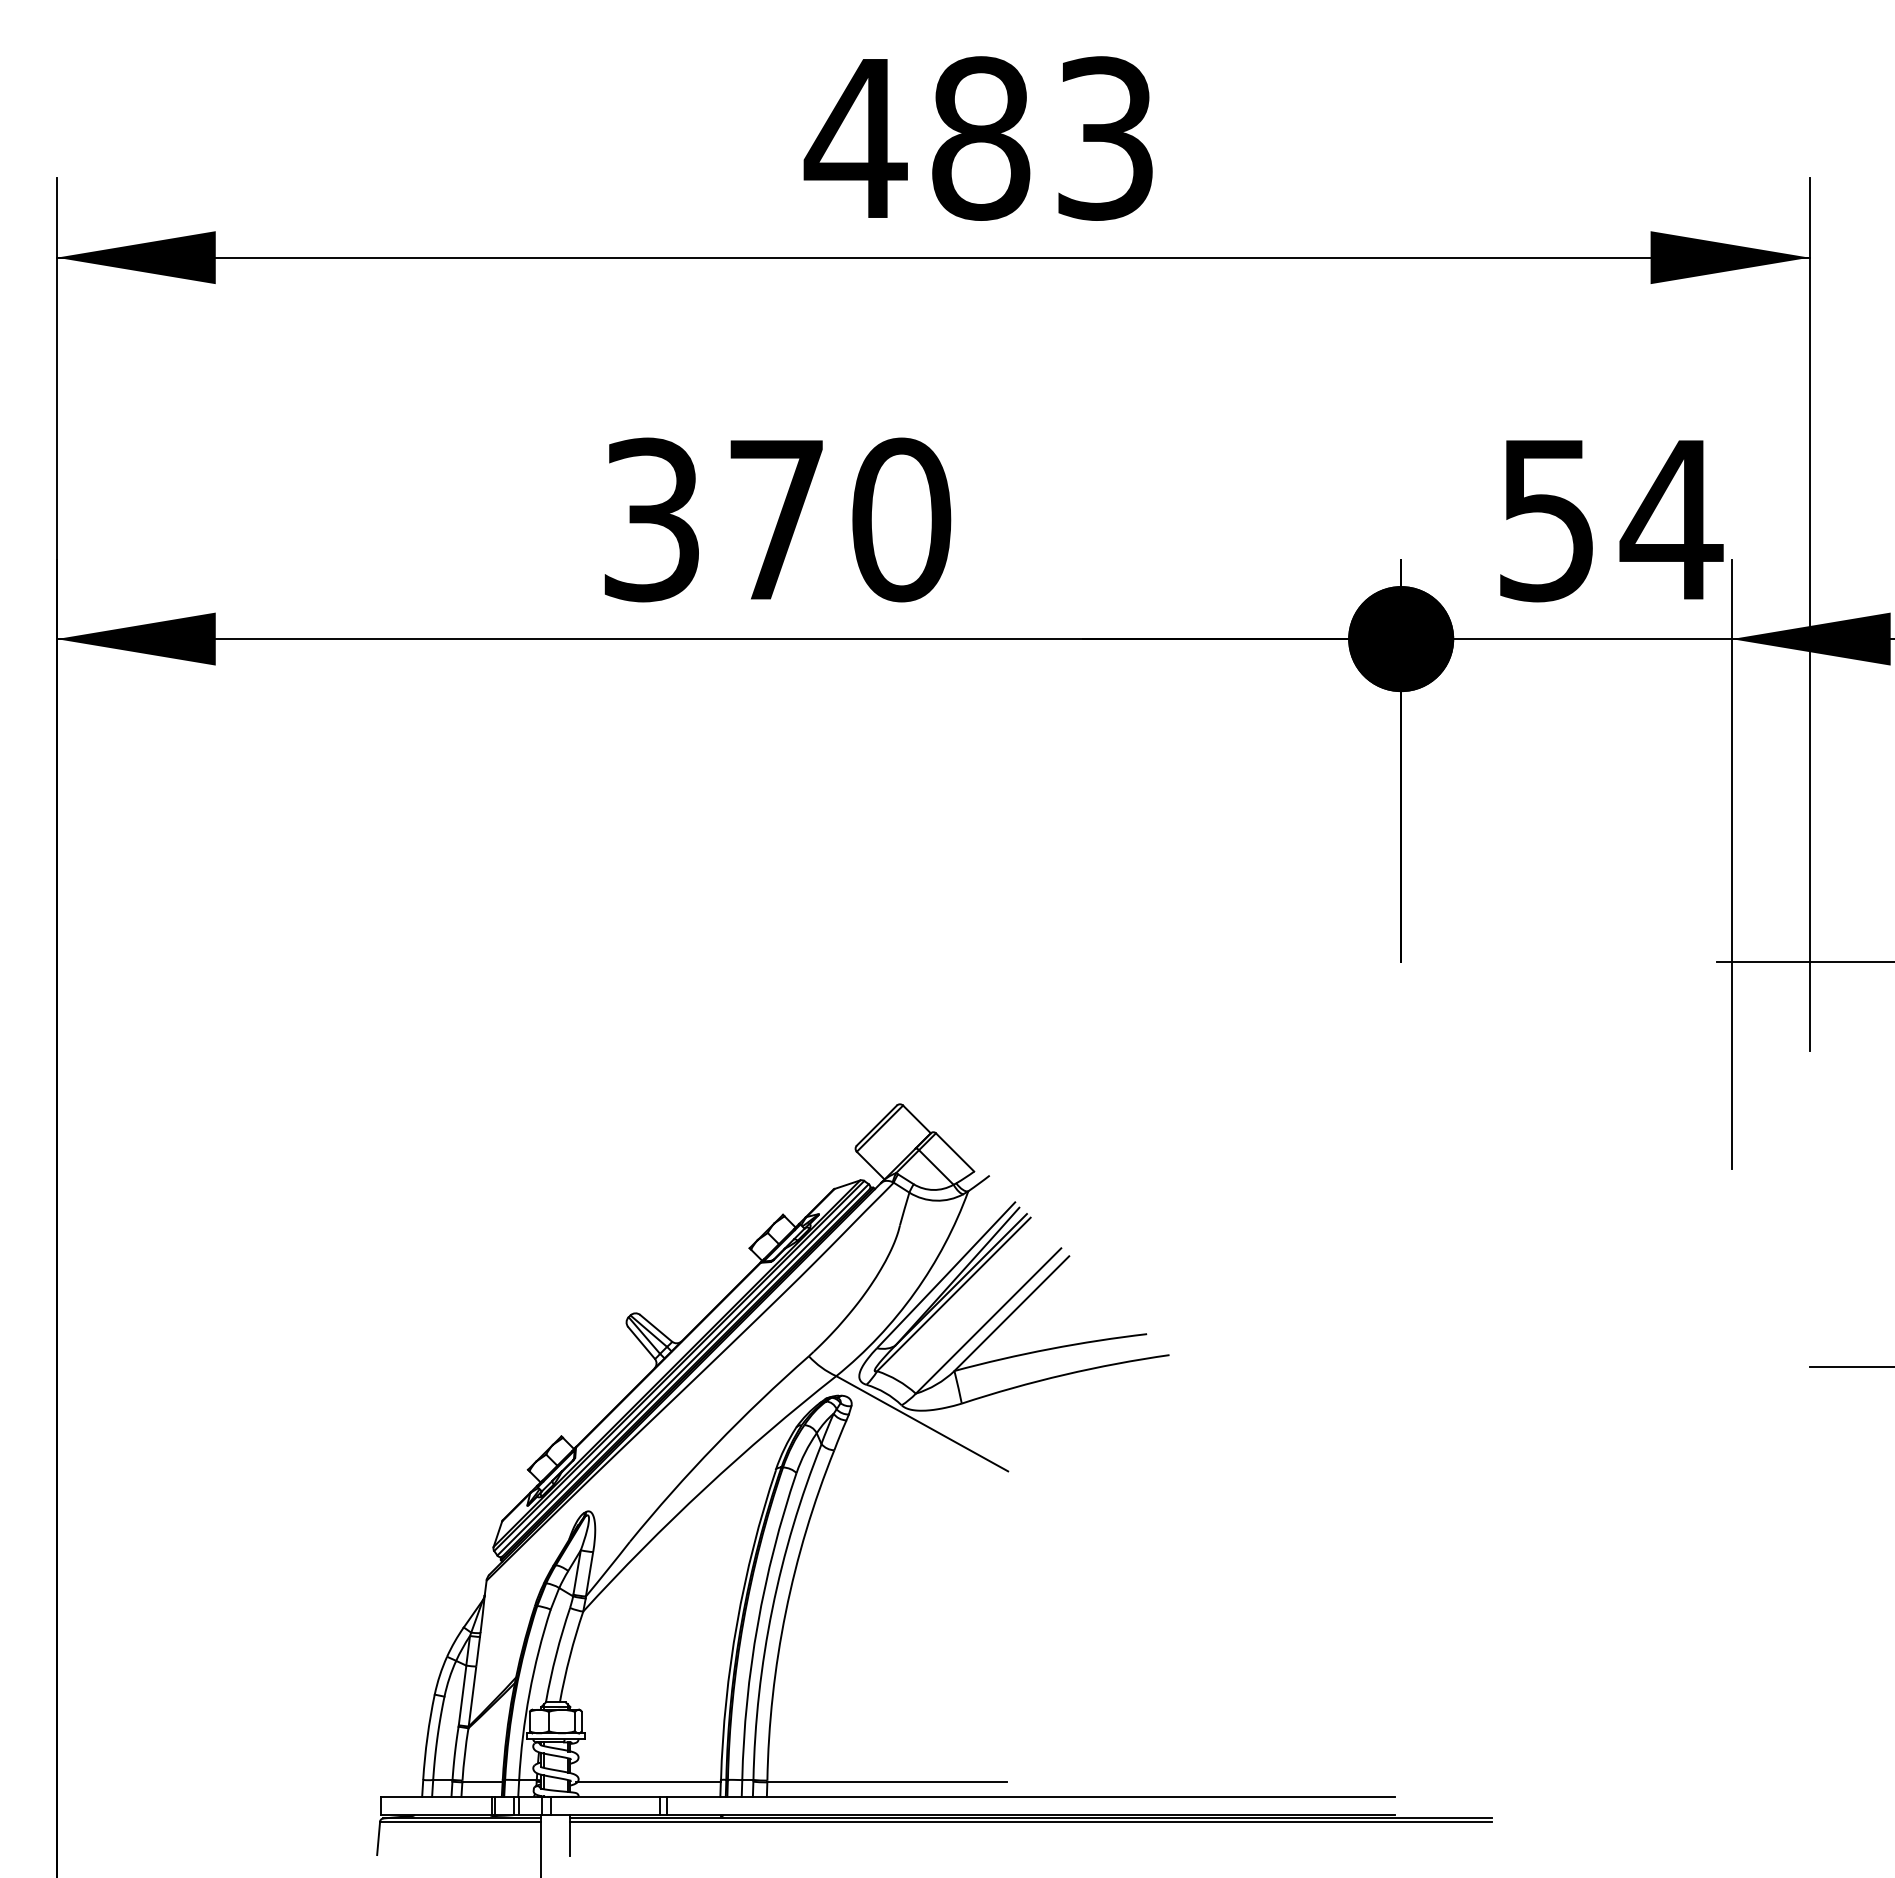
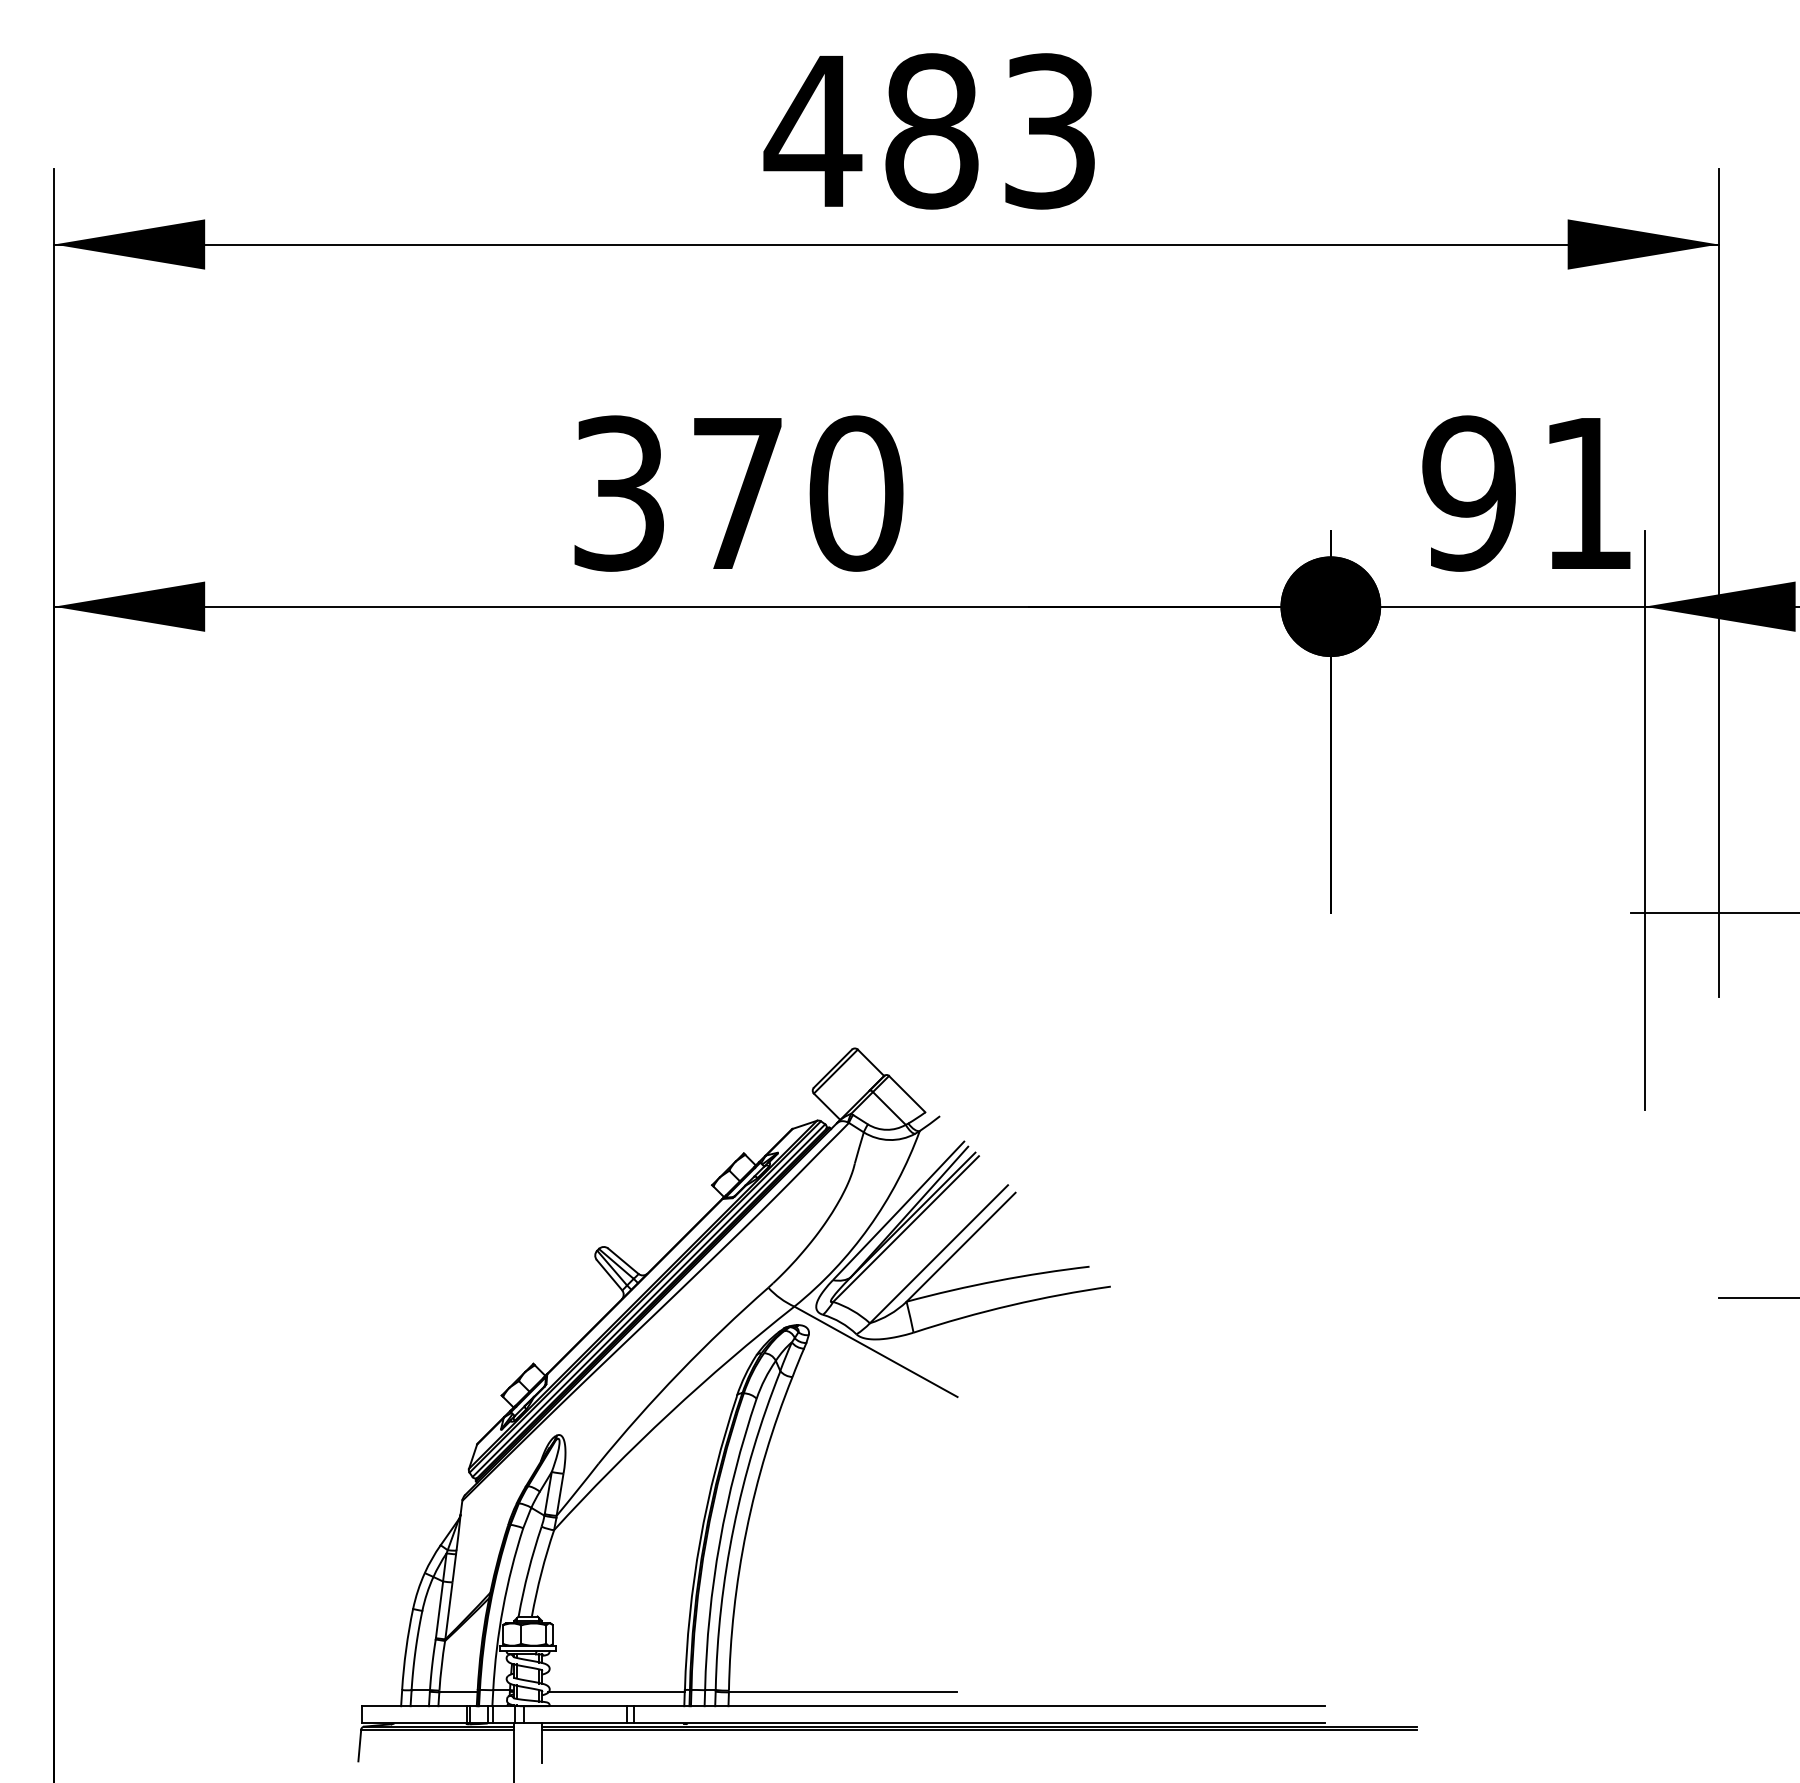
text: (1610, 519) -> (1529, 493), 54 -> 91

